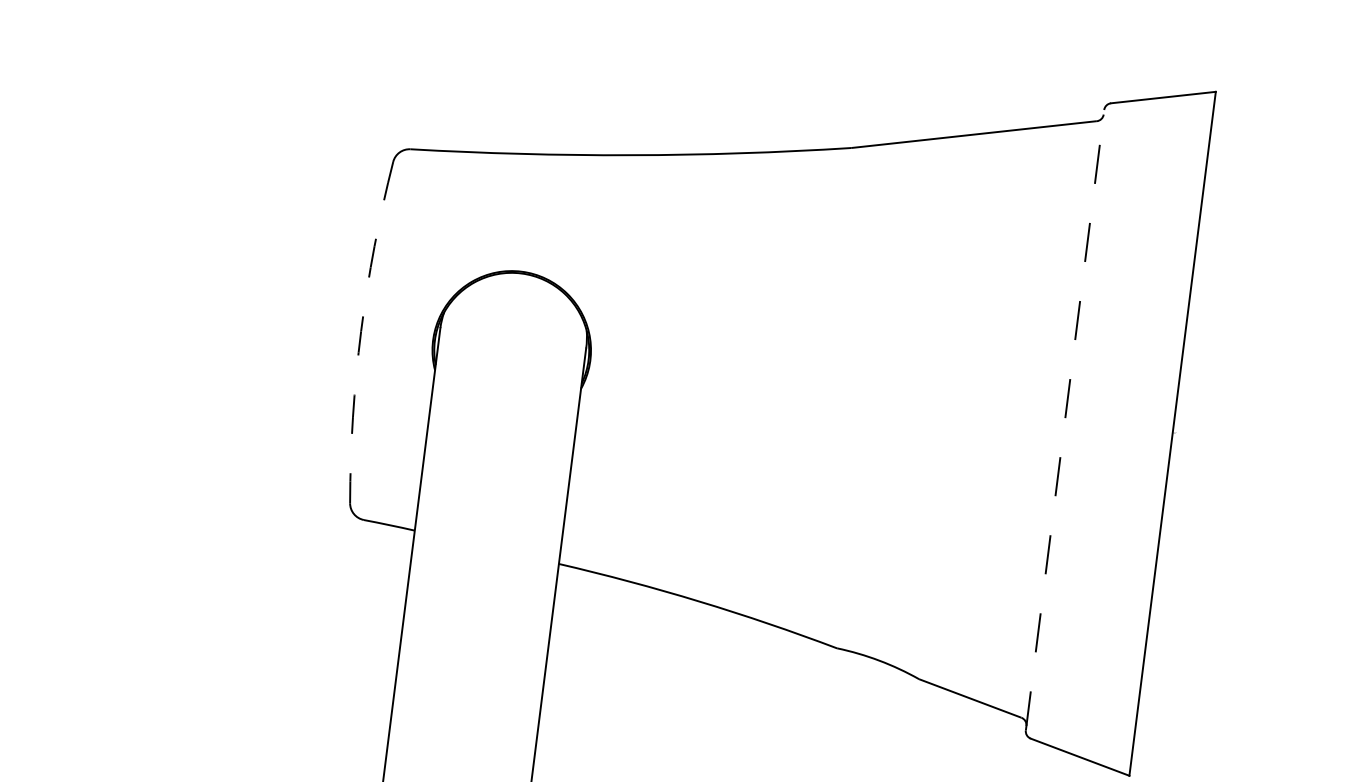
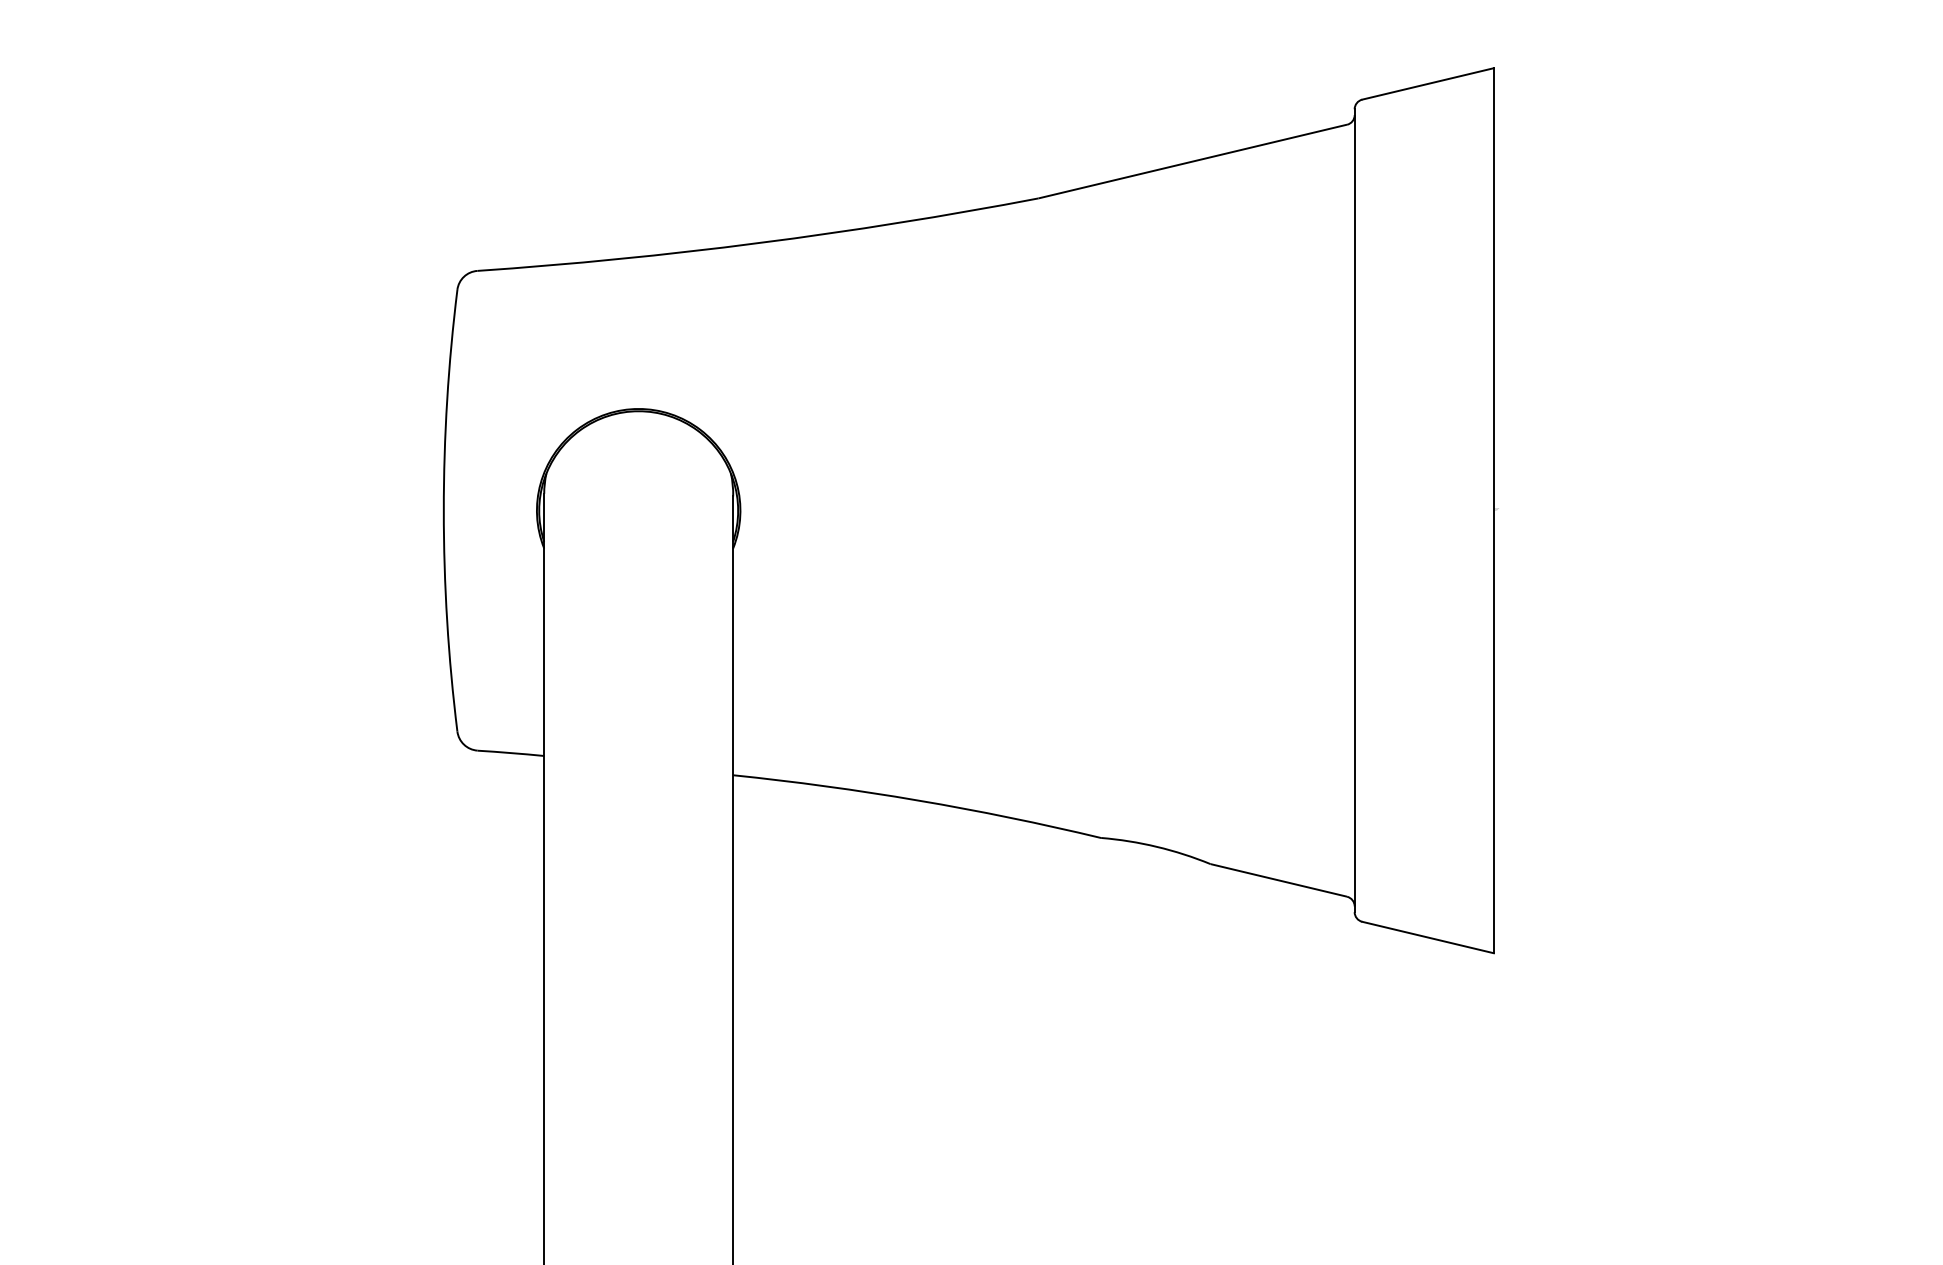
arc: (360, 331) -> (443, 510), dashed -> solid
line: (1064, 420) -> (1354, 510), dashed -> solid

